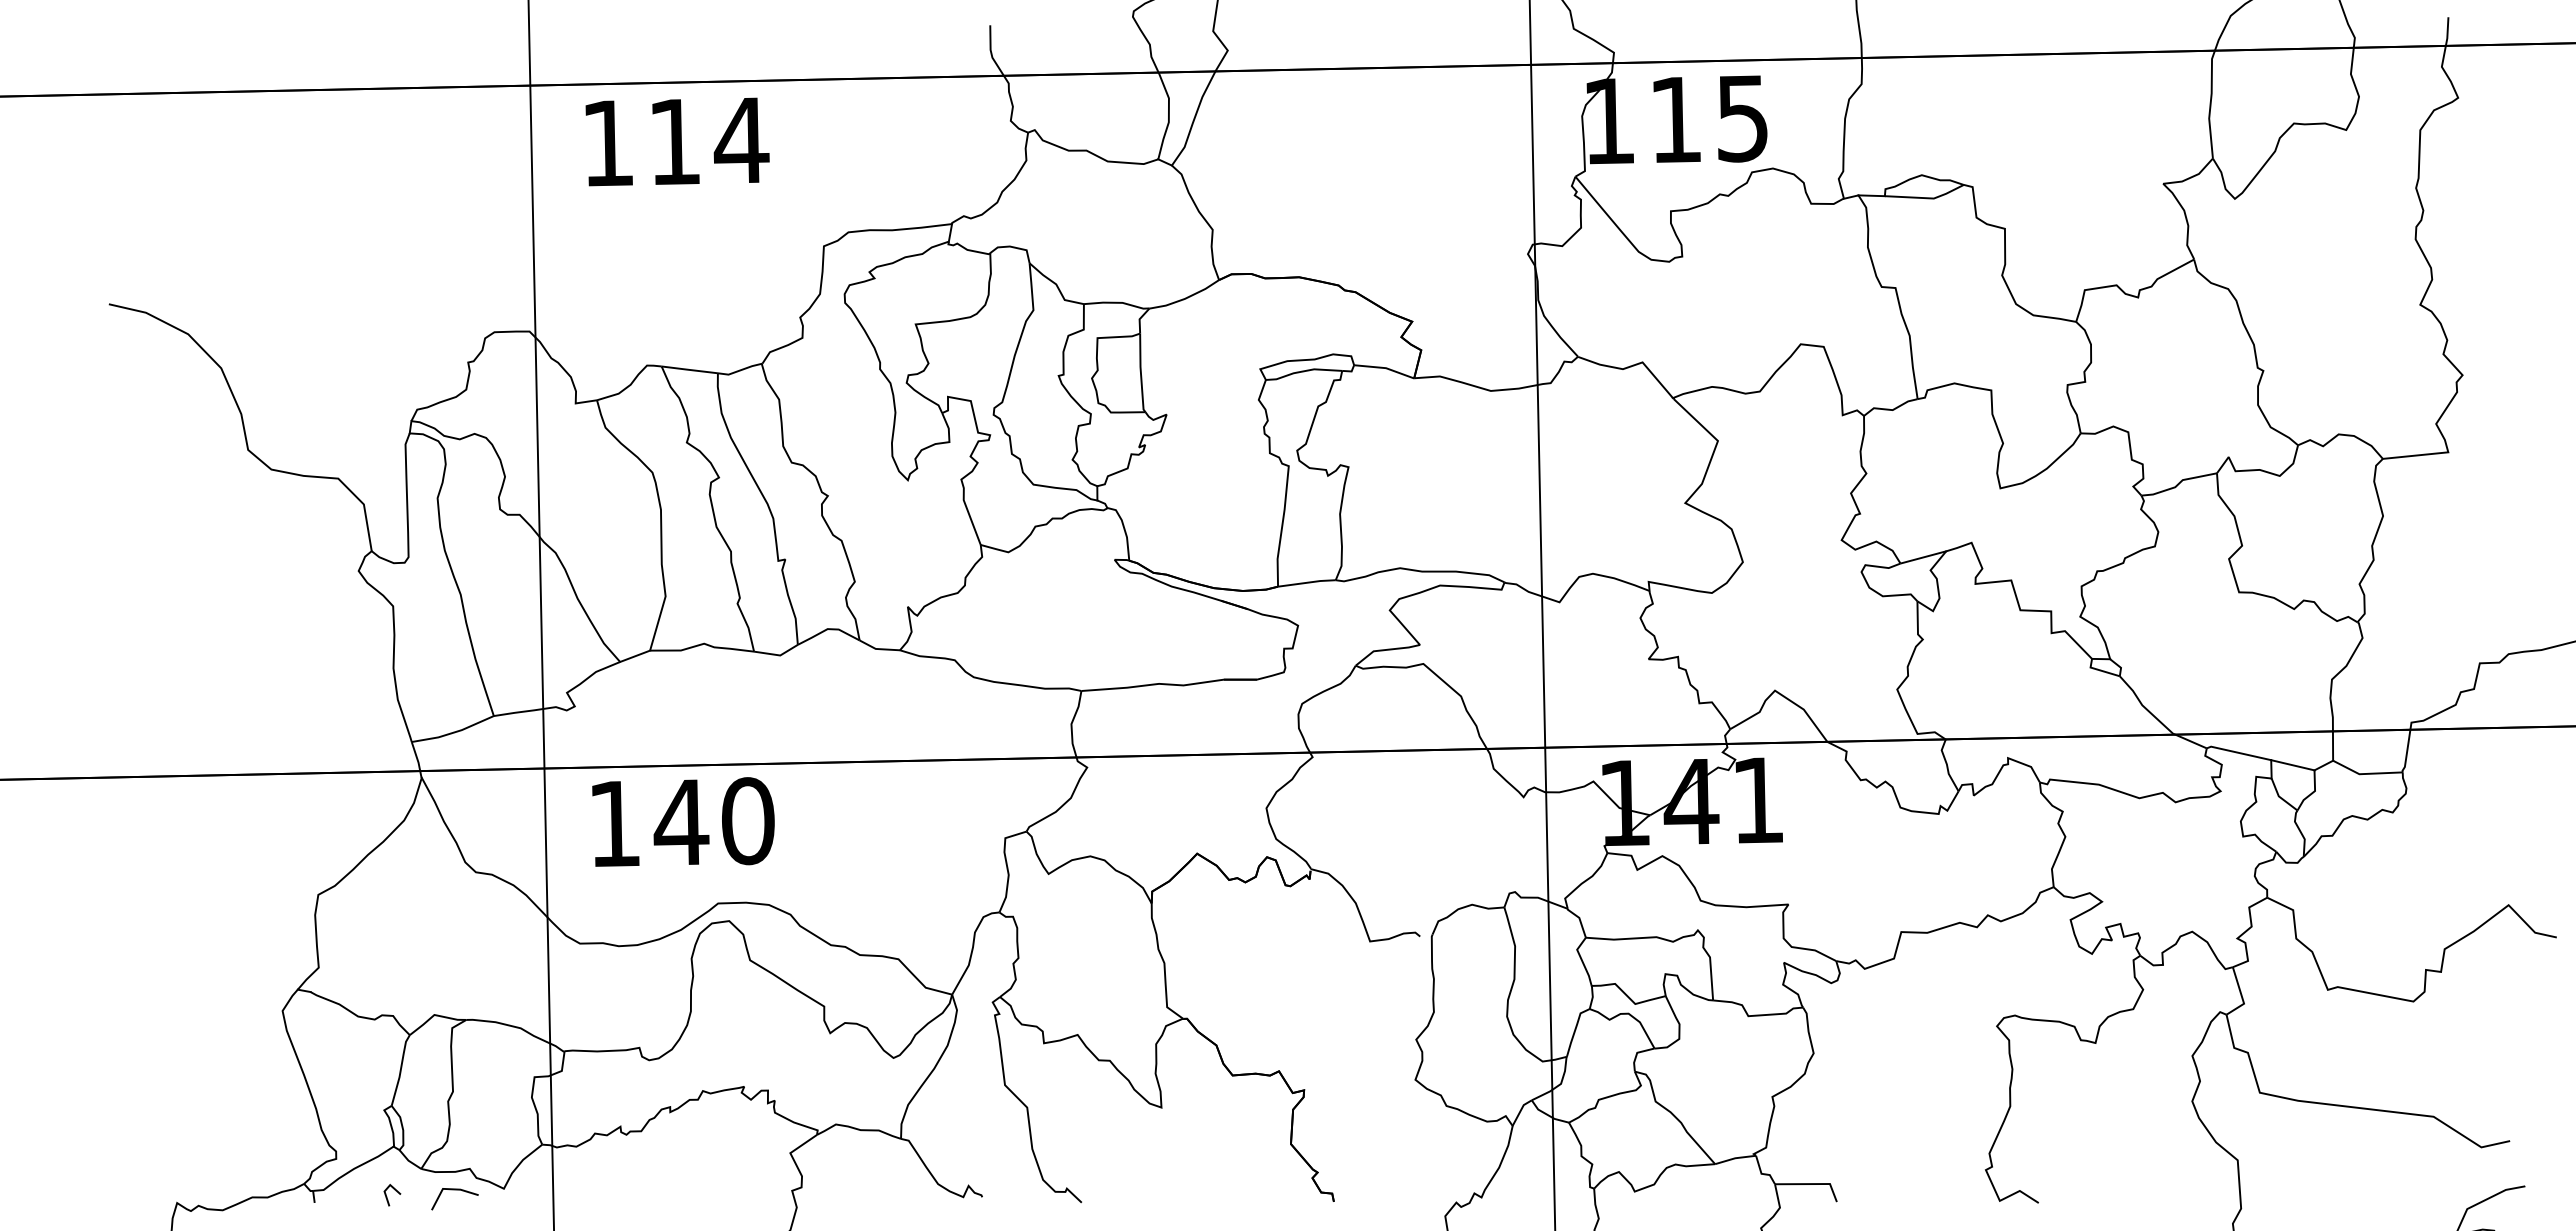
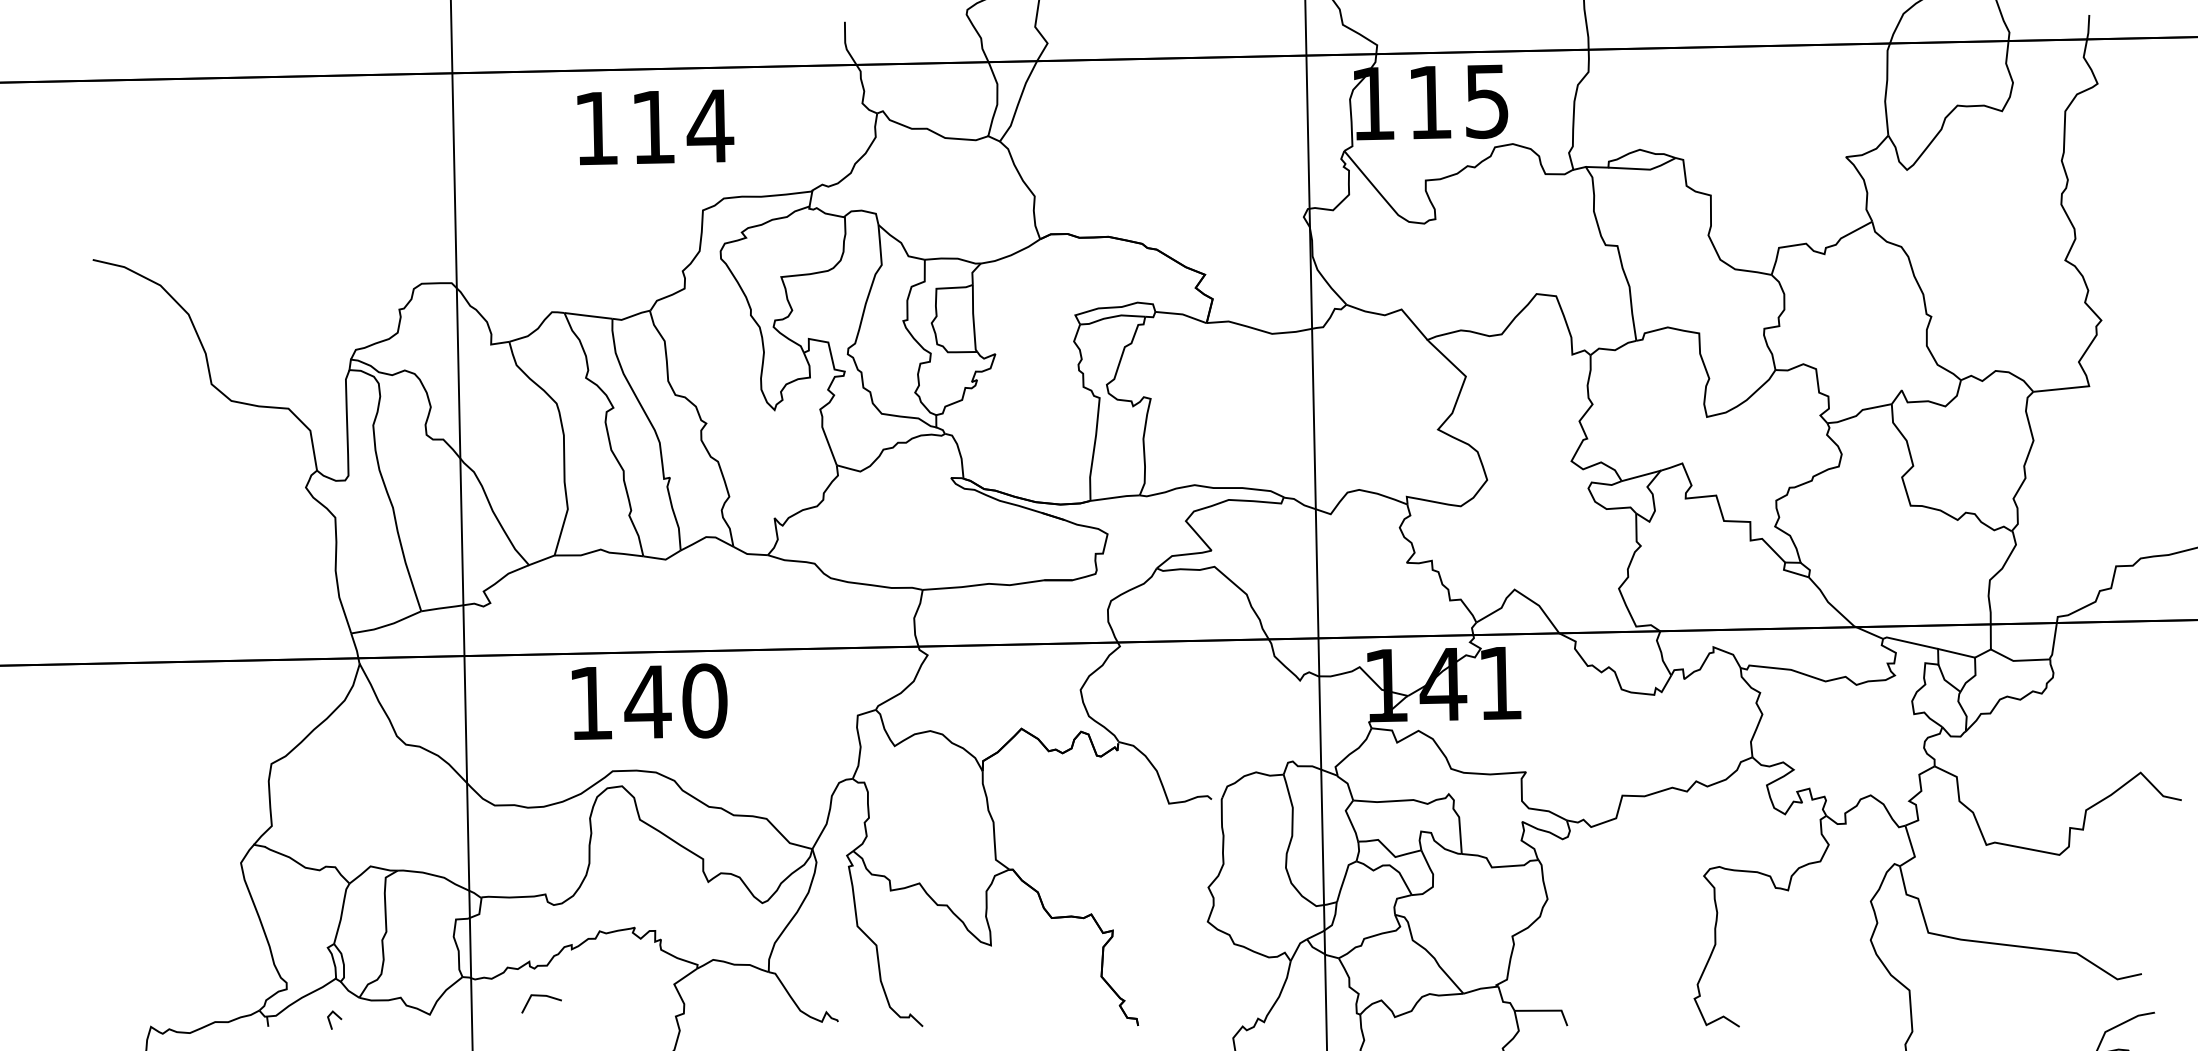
text: (677, 141) -> (655, 126), moved
text: (683, 821) -> (649, 701), moved
line: (454, 1190) -> (541, 996), moved

